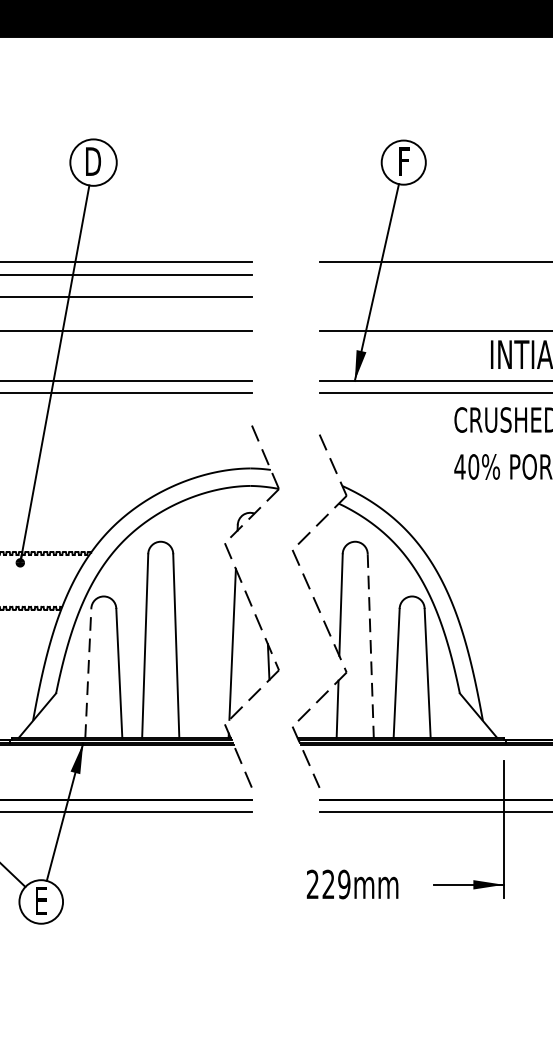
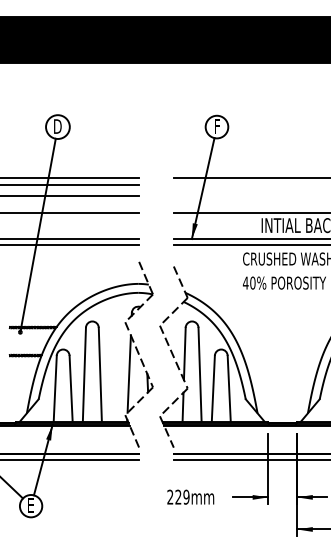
line: (371, 647) -> (200, 375), dashed -> solid
line: (88, 672) -> (55, 388), dashed -> solid

